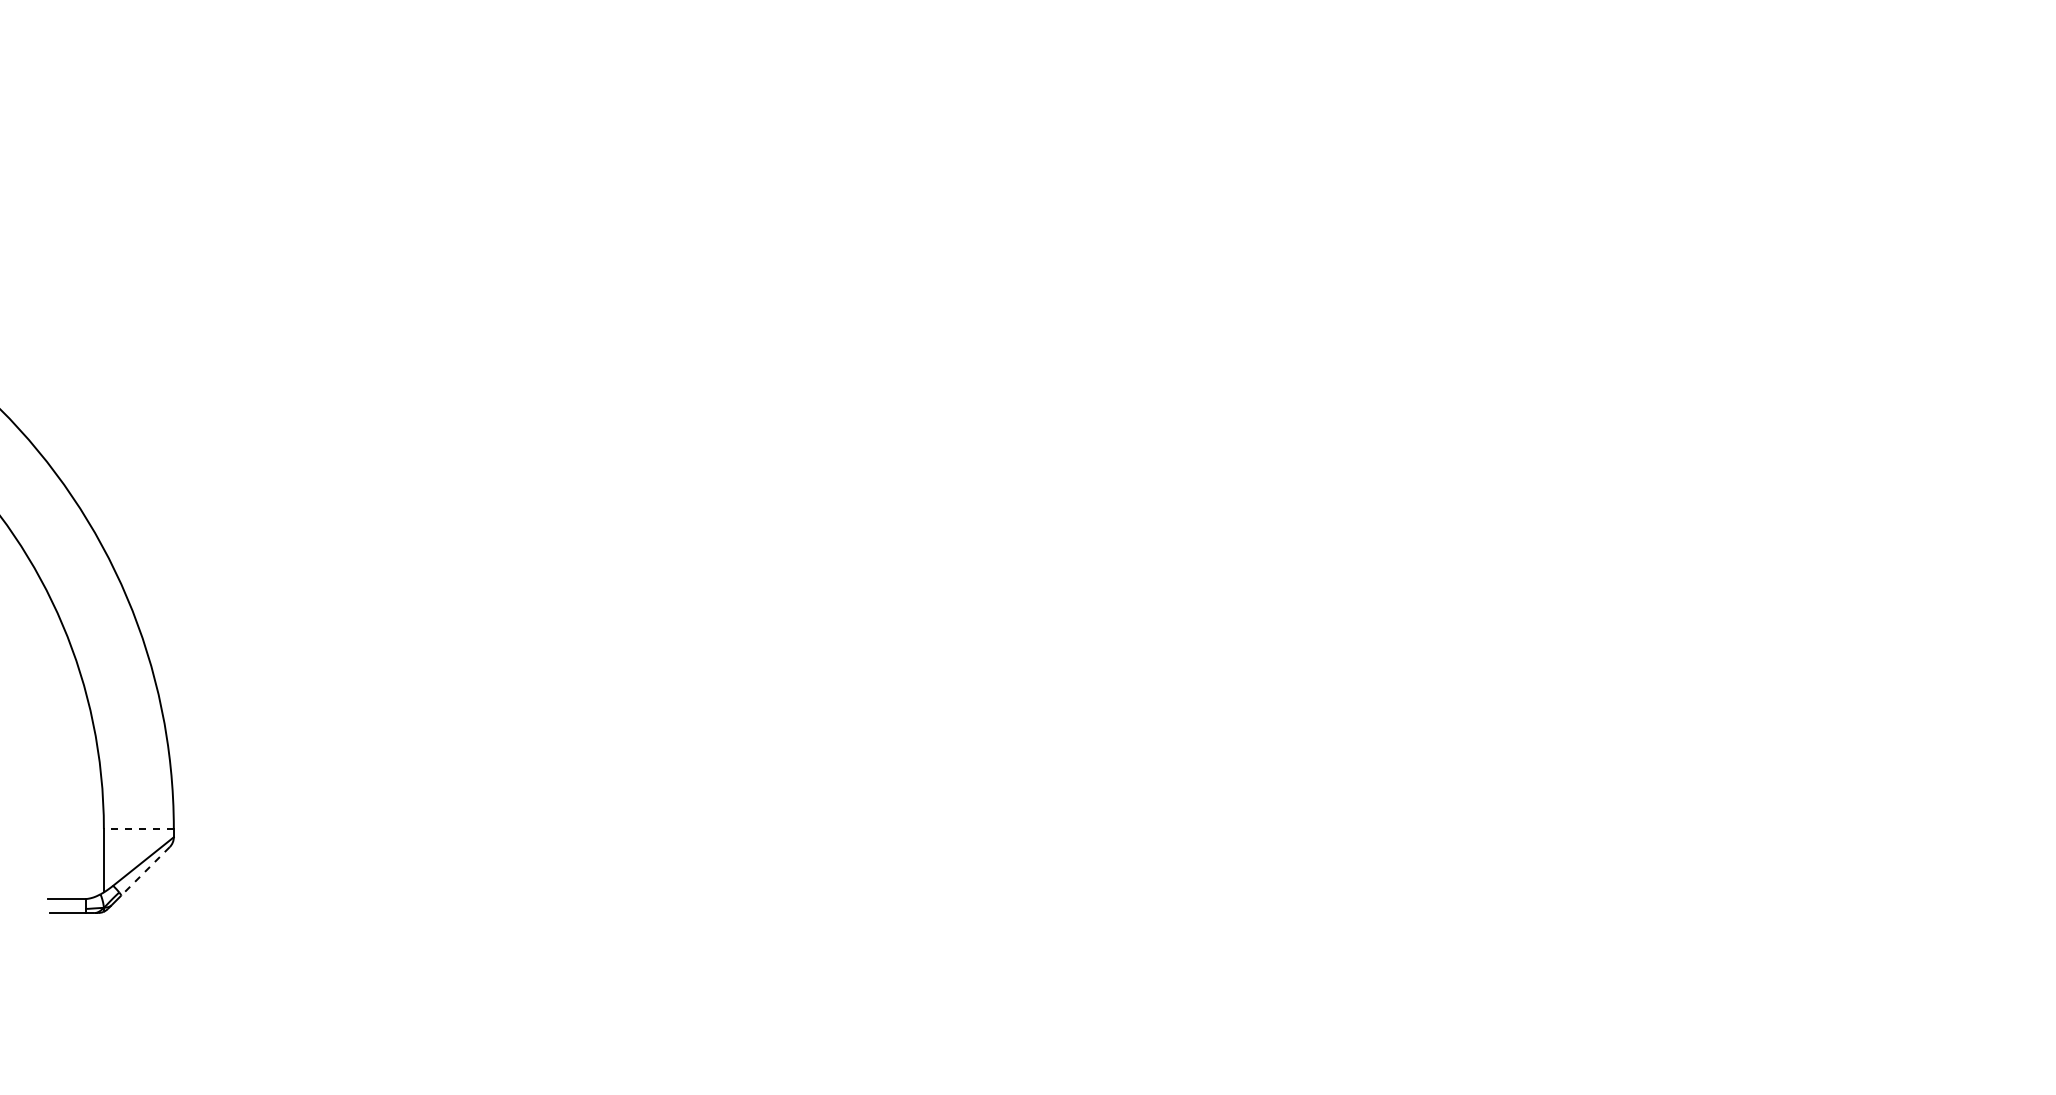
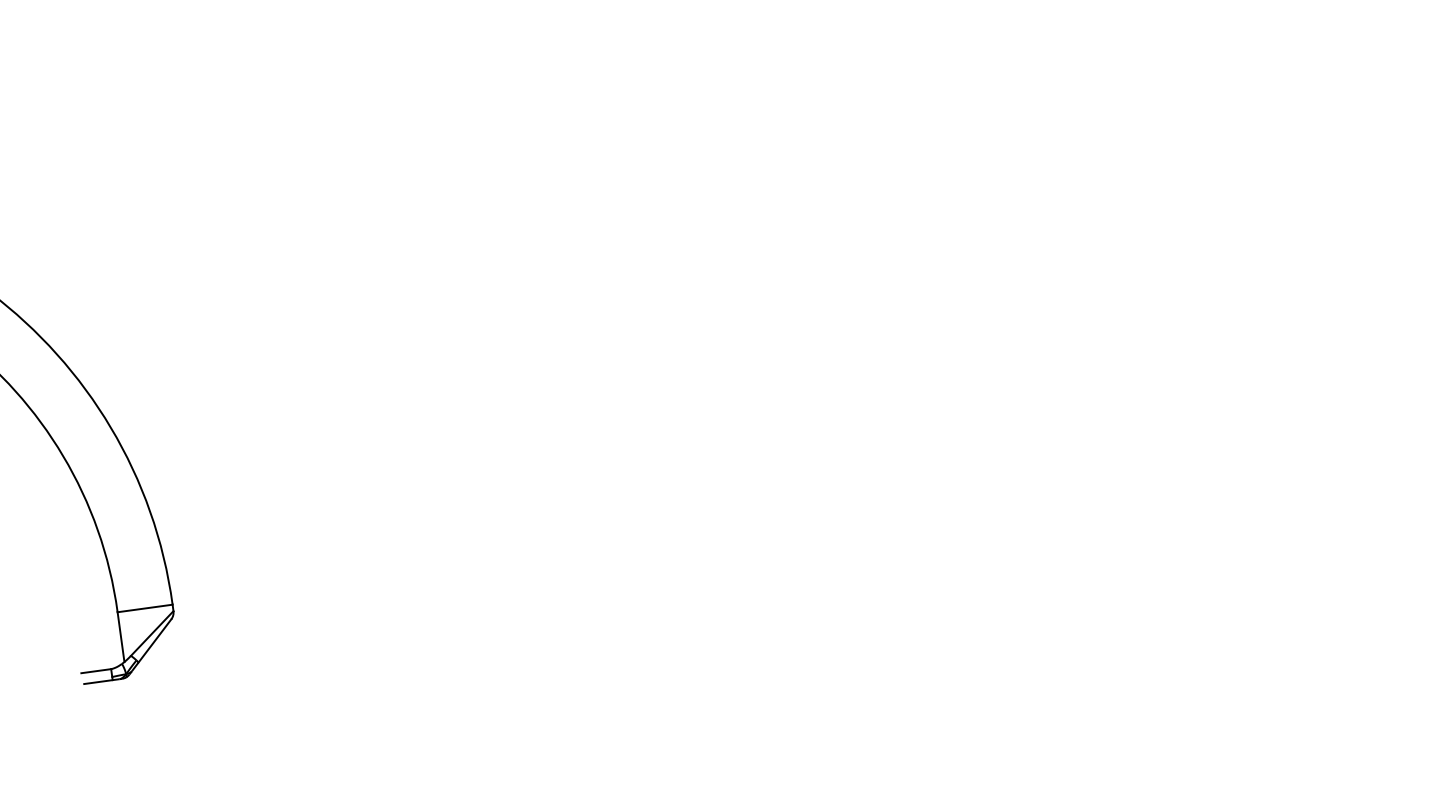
line: (138, 829) -> (144, 608), dashed -> solid
line: (145, 871) -> (154, 641), dashed -> solid

